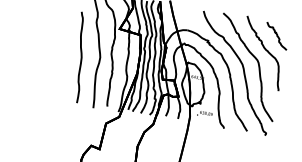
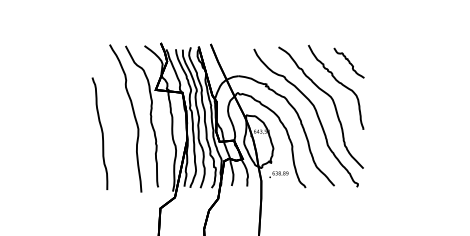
curve: (80, 57) -> (101, 133), moved

